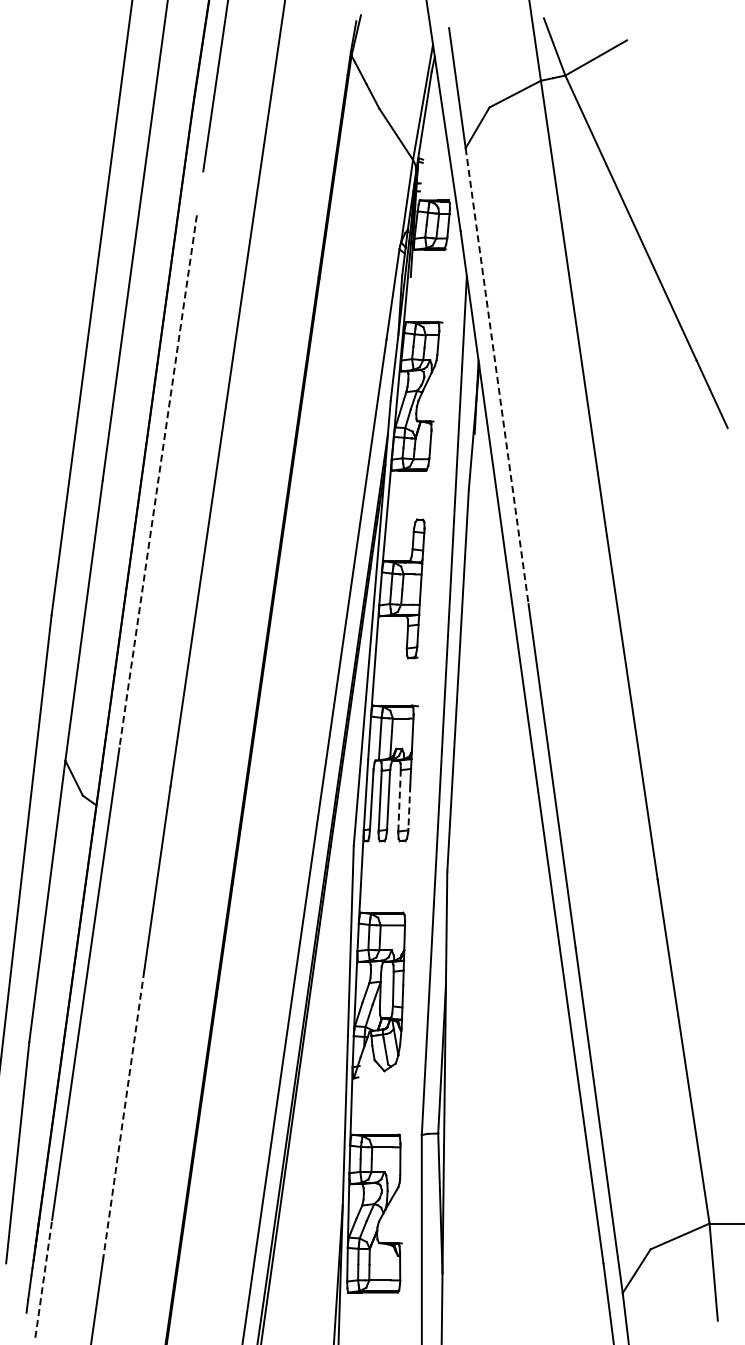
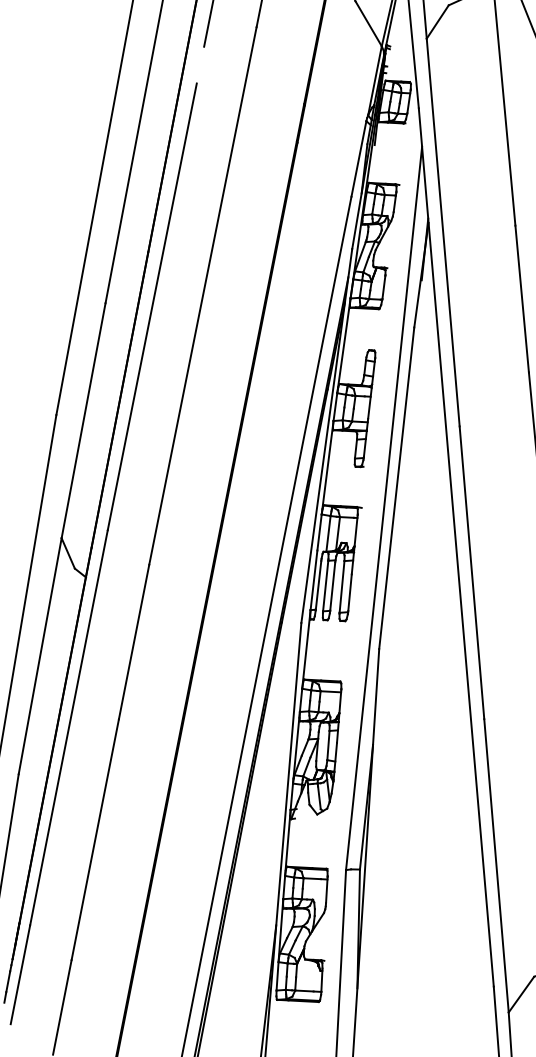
line: (497, 376) -> (443, 232), dashed -> solid
line: (158, 482) -> (152, 307), dashed -> solid
line: (399, 800) -> (342, 586), dashed -> solid
line: (409, 807) -> (350, 592), dashed -> solid
line: (123, 1115) -> (95, 840), dashed -> solid
line: (43, 1278) -> (20, 974), dashed -> solid

